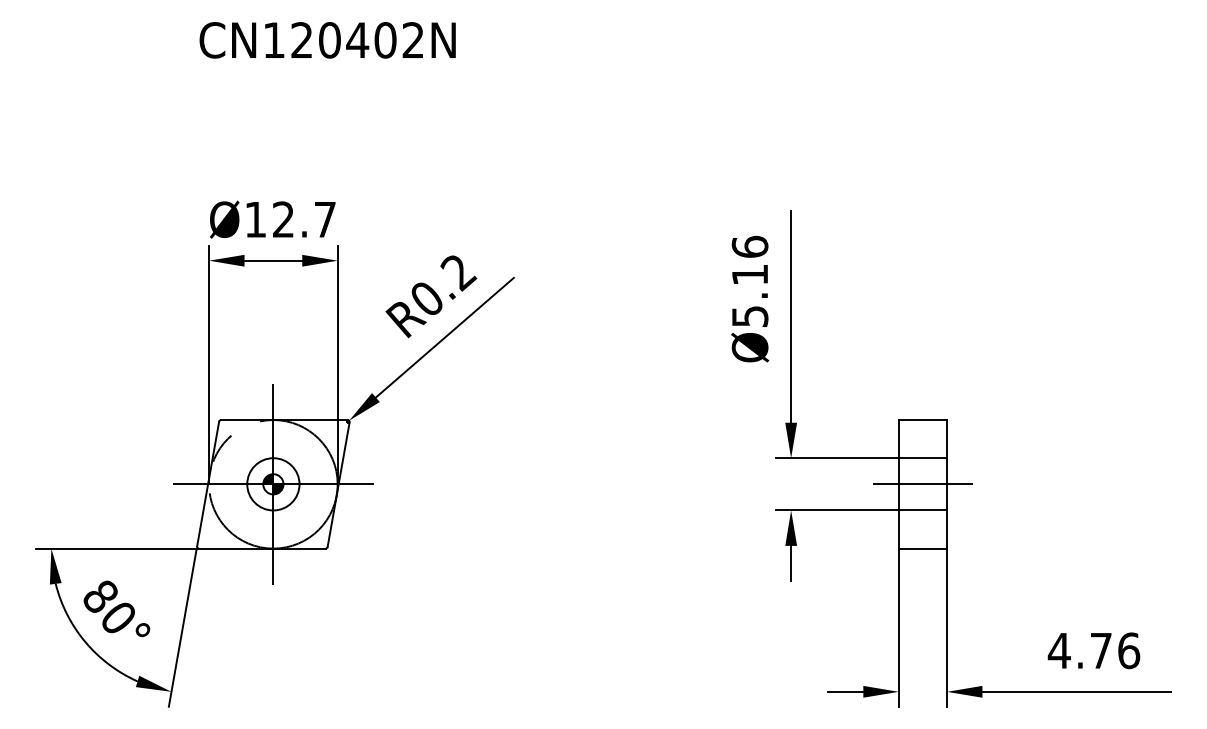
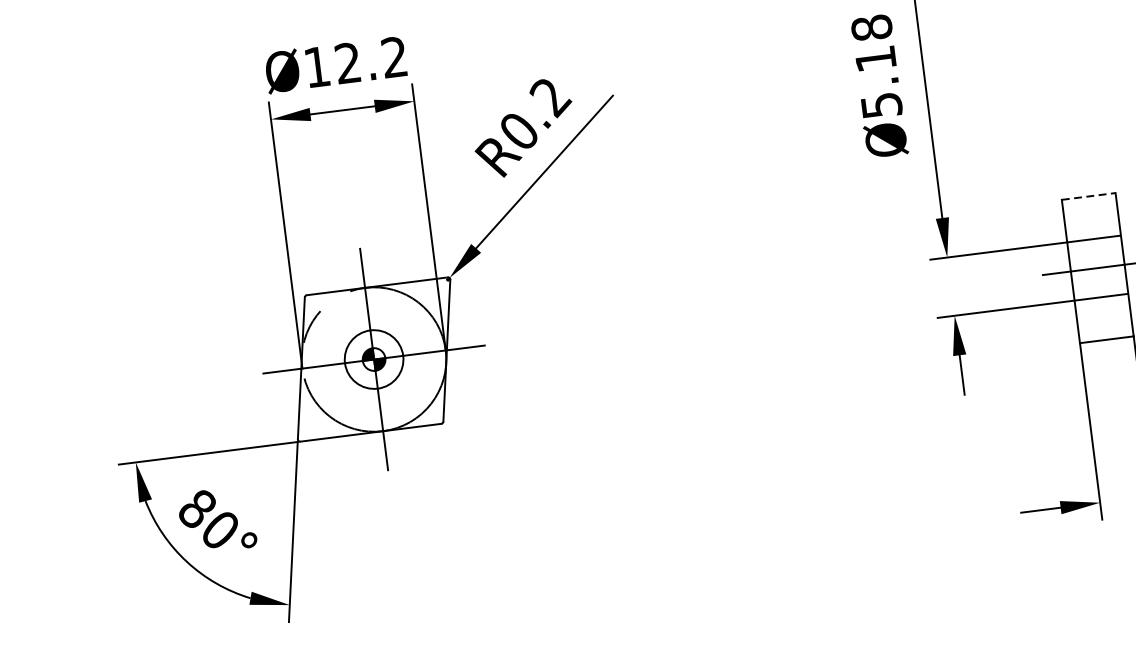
text: (324, 219) -> (393, 57), Ø12.7 -> Ø12.2
text: (749, 246) -> (871, 27), Ø5.16 -> Ø5.18
line: (923, 420) -> (1089, 196), solid -> dashed

